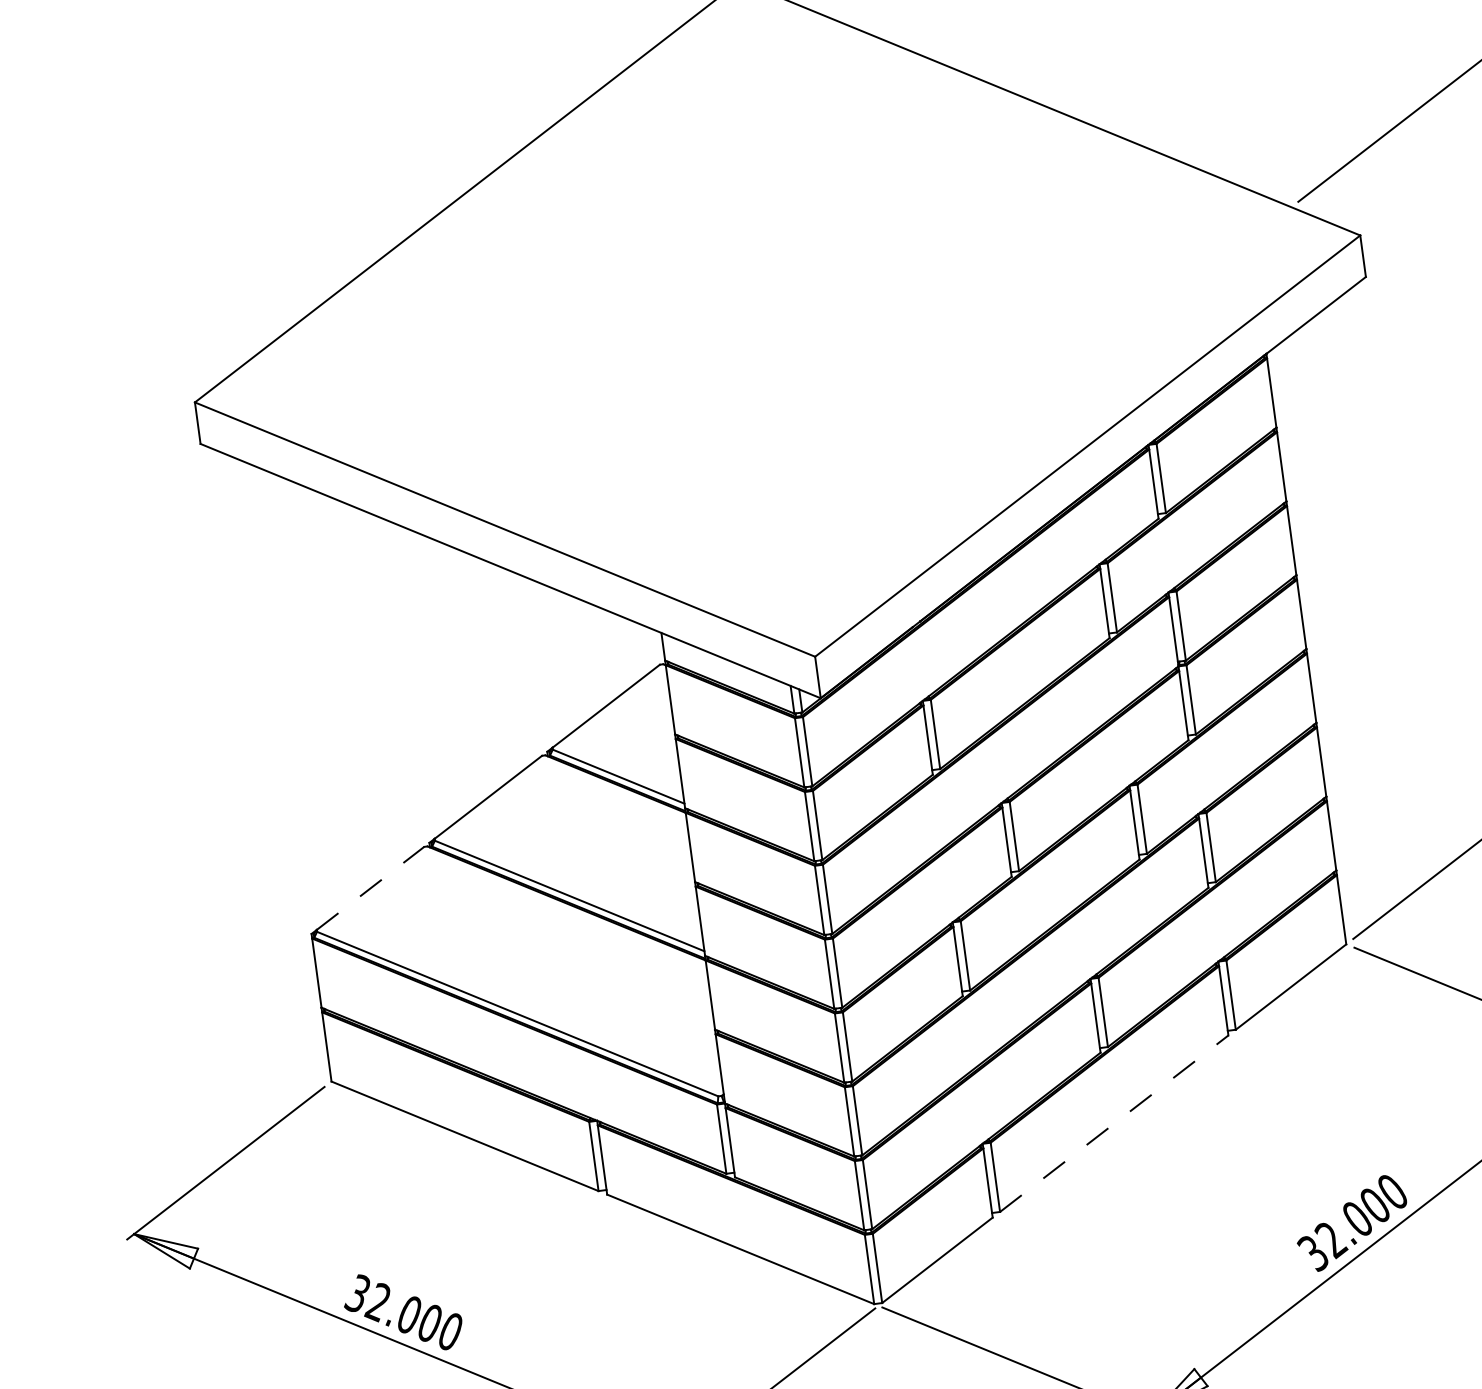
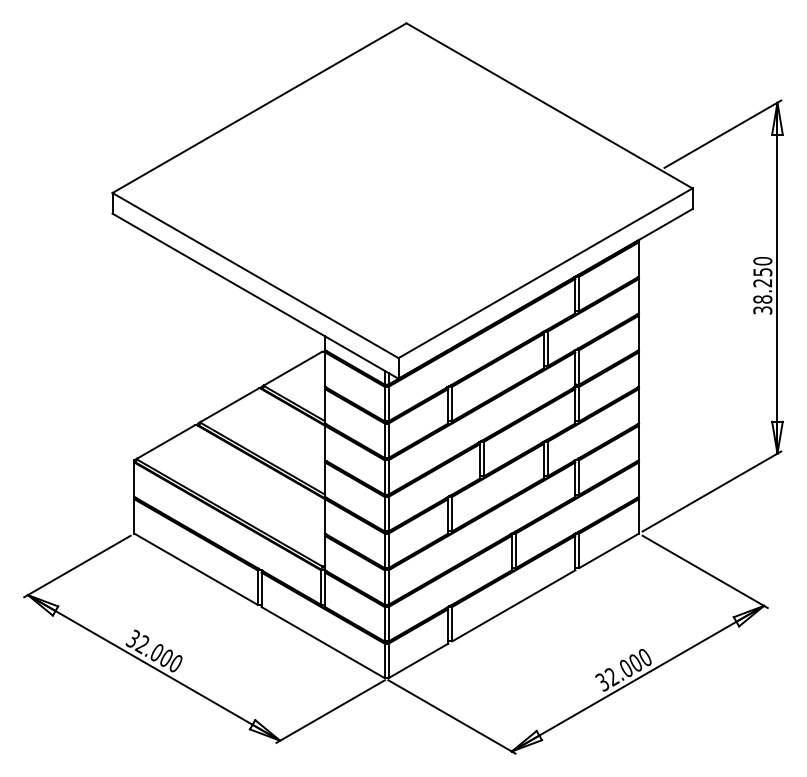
line: (371, 887) -> (166, 441), dashed -> solid
line: (1115, 1122) -> (514, 605), dashed -> solid

